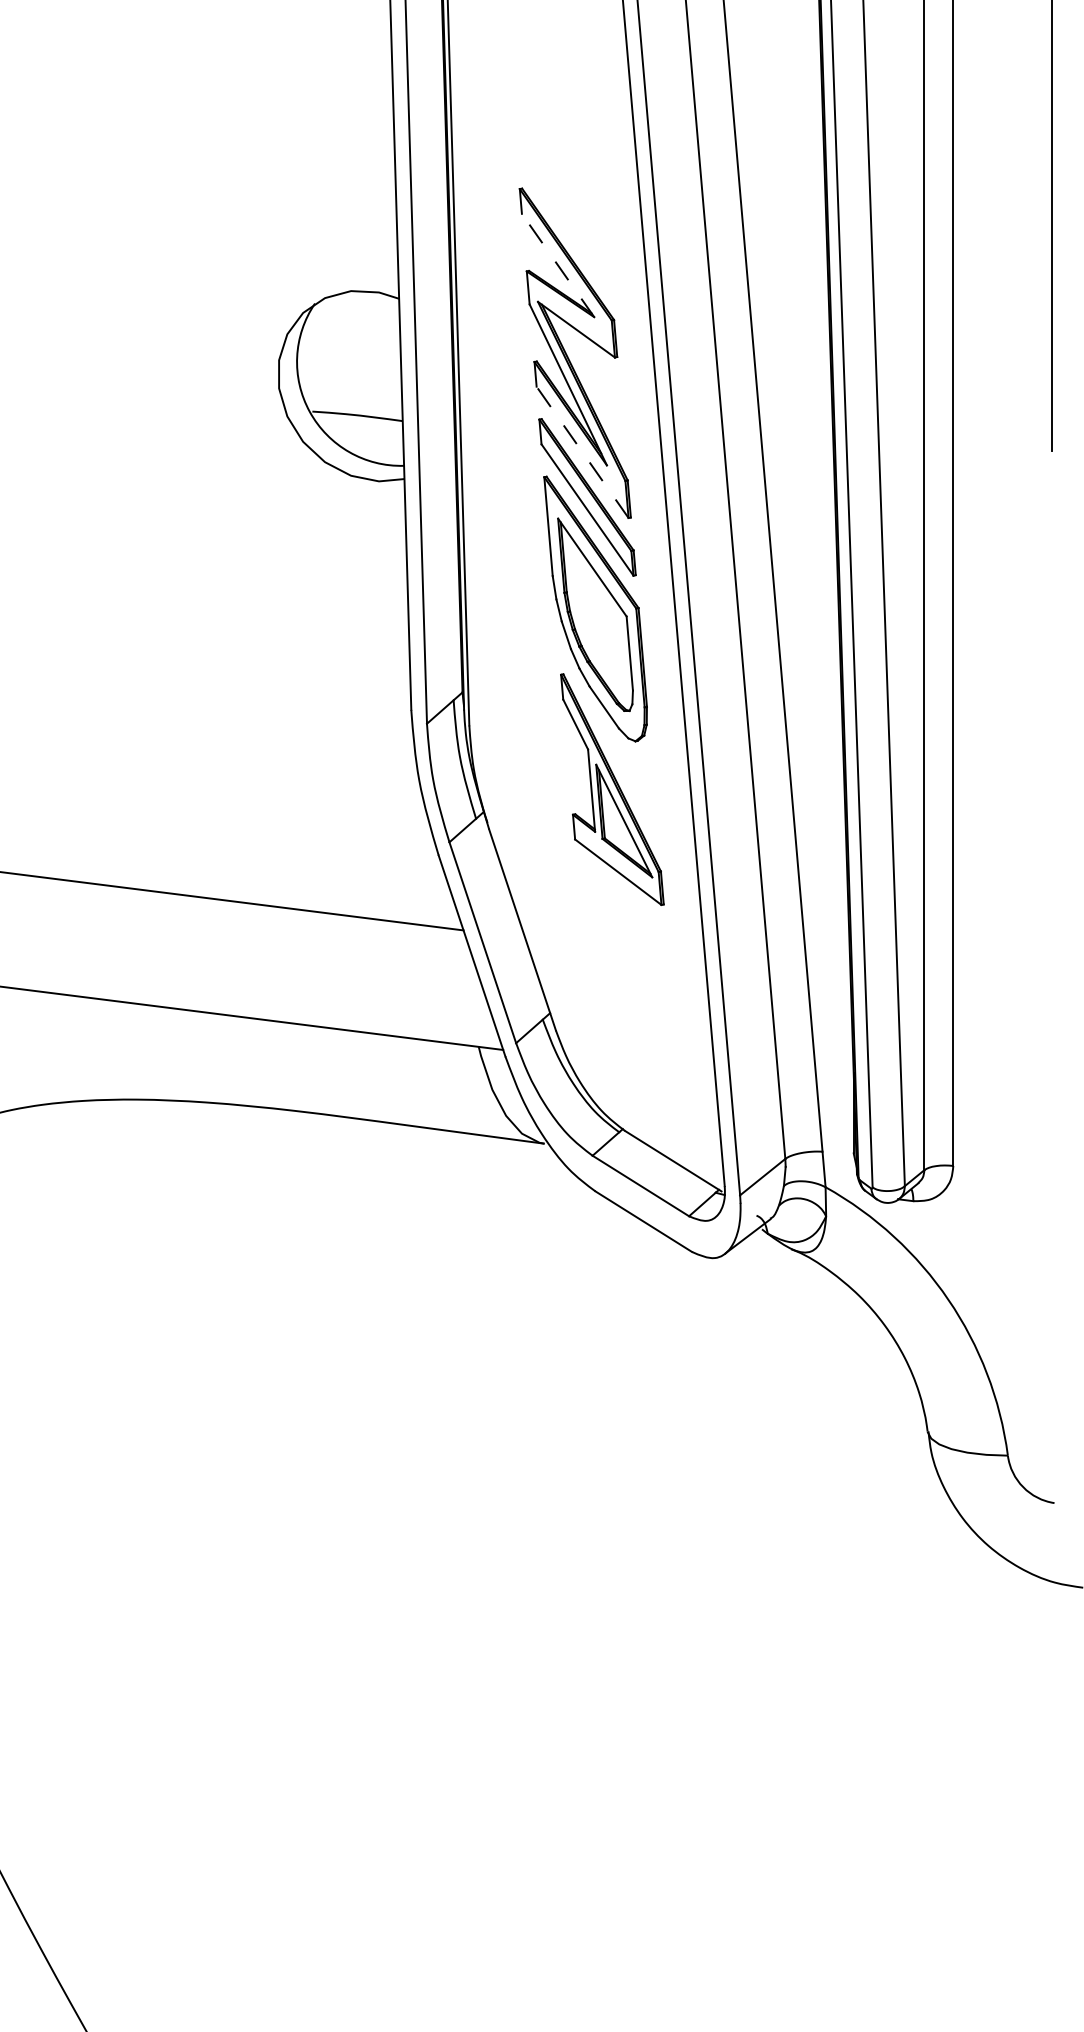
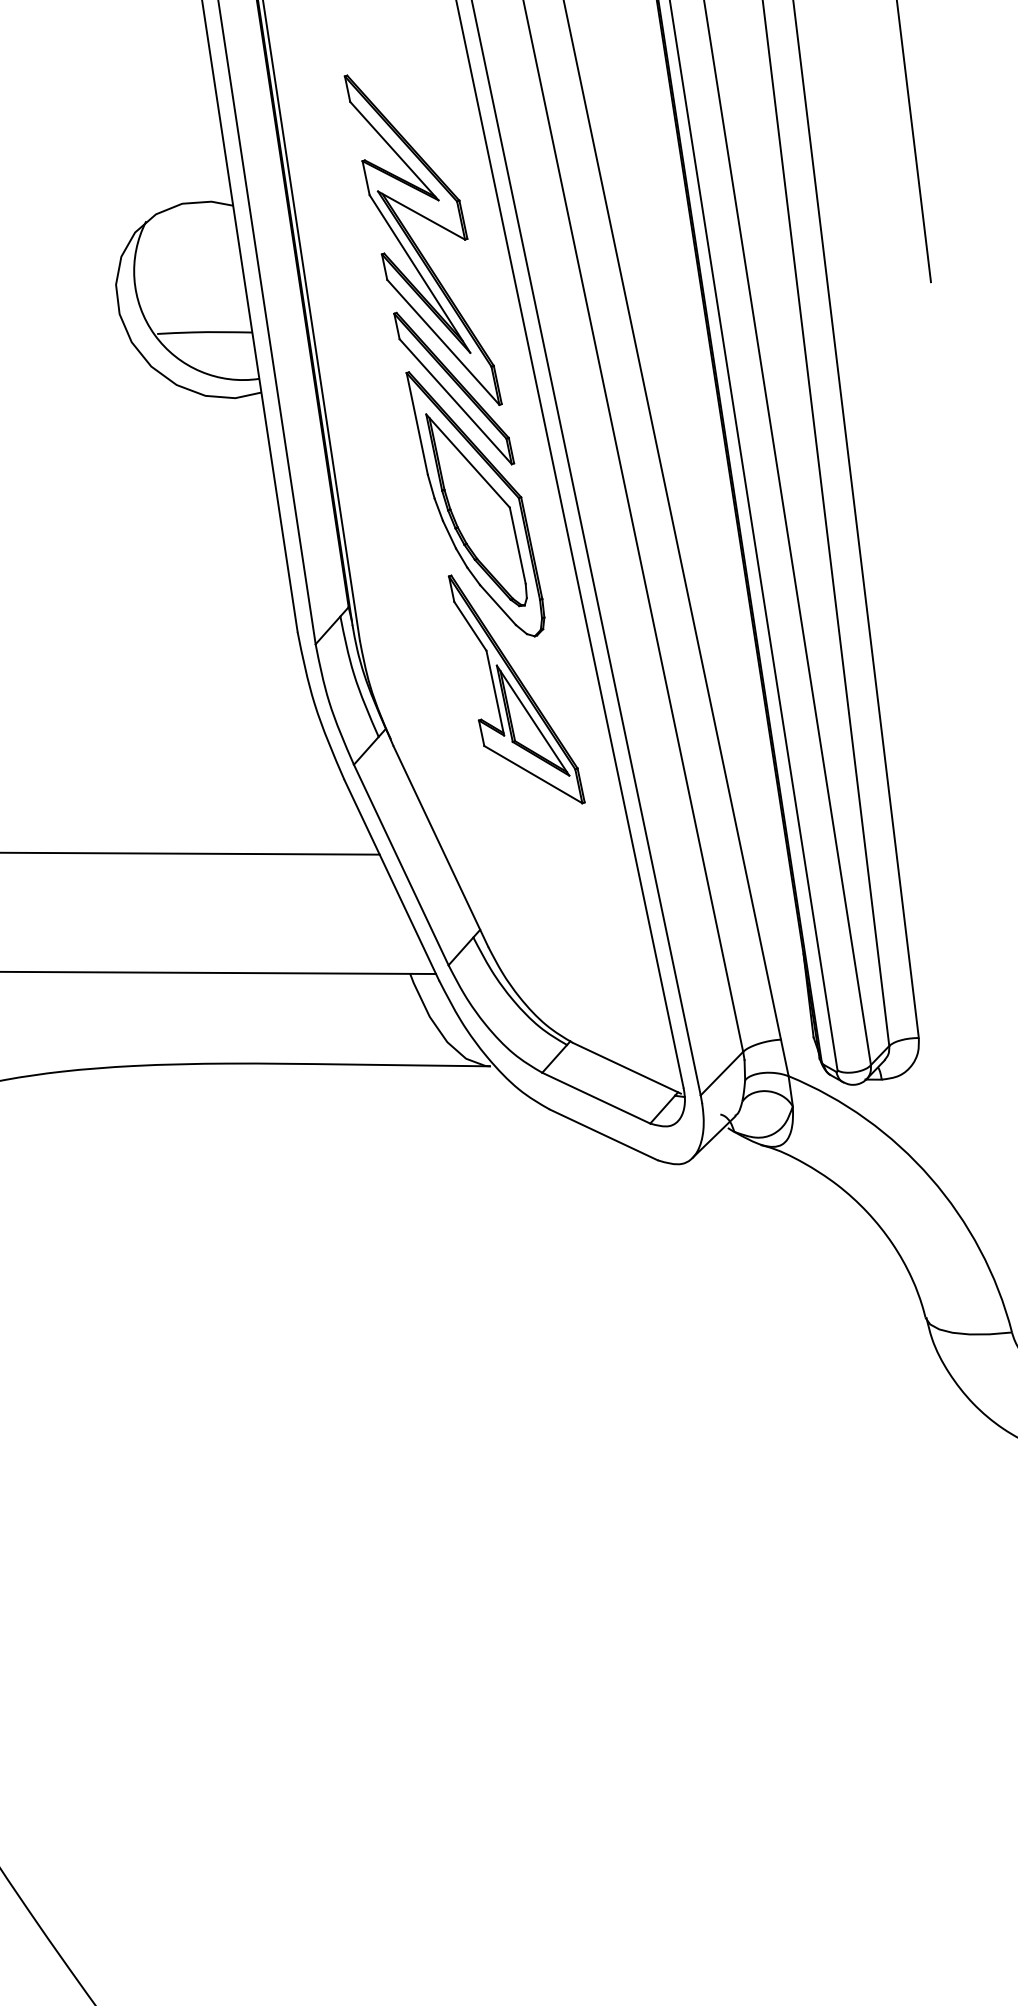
line: (557, 265) -> (393, 151), dashed -> solid
line: (582, 451) -> (443, 341), dashed -> solid

